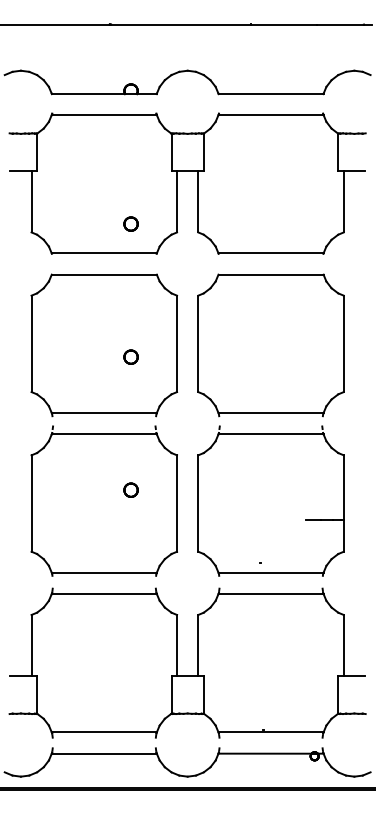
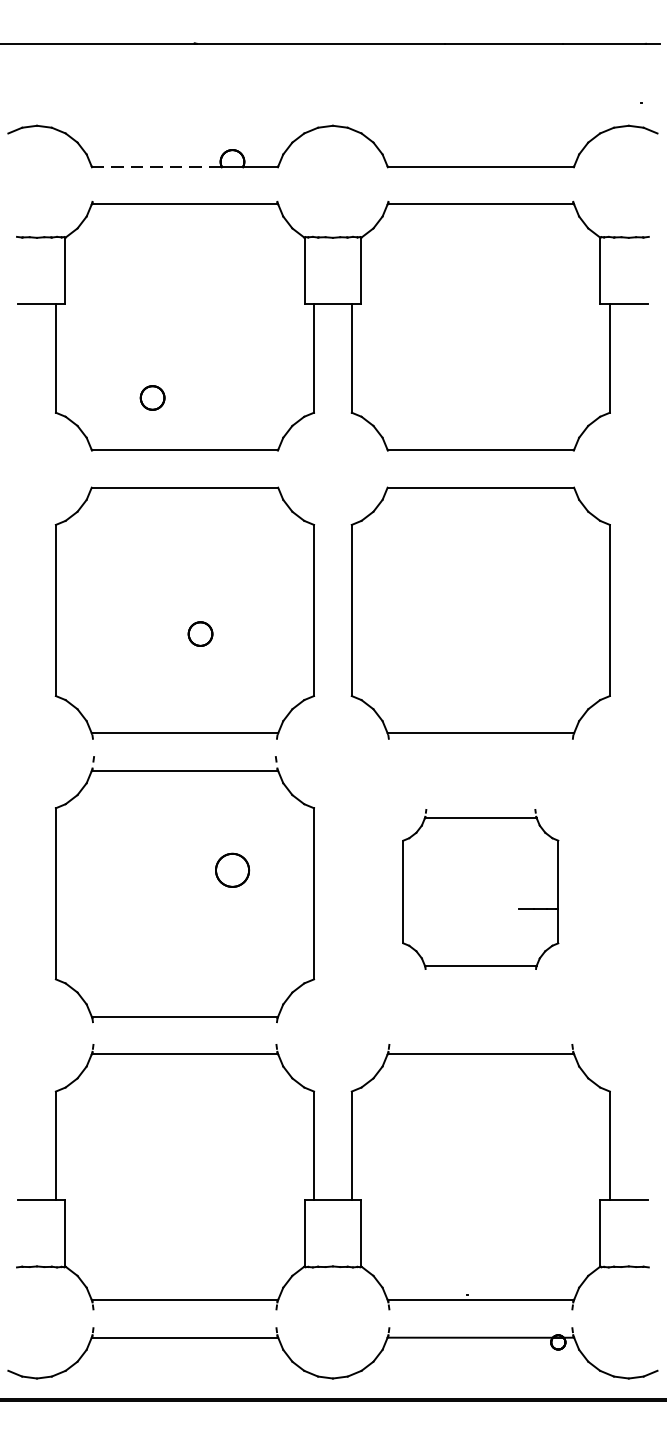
line: (88, 93) -> (156, 166), solid -> dashed
part: (130, 223) -> (151, 396), moved
part: (130, 356) -> (199, 632), moved
part: (130, 489) -> (231, 868), size x1.4
part: (270, 500) -> (479, 888), size x0.6

